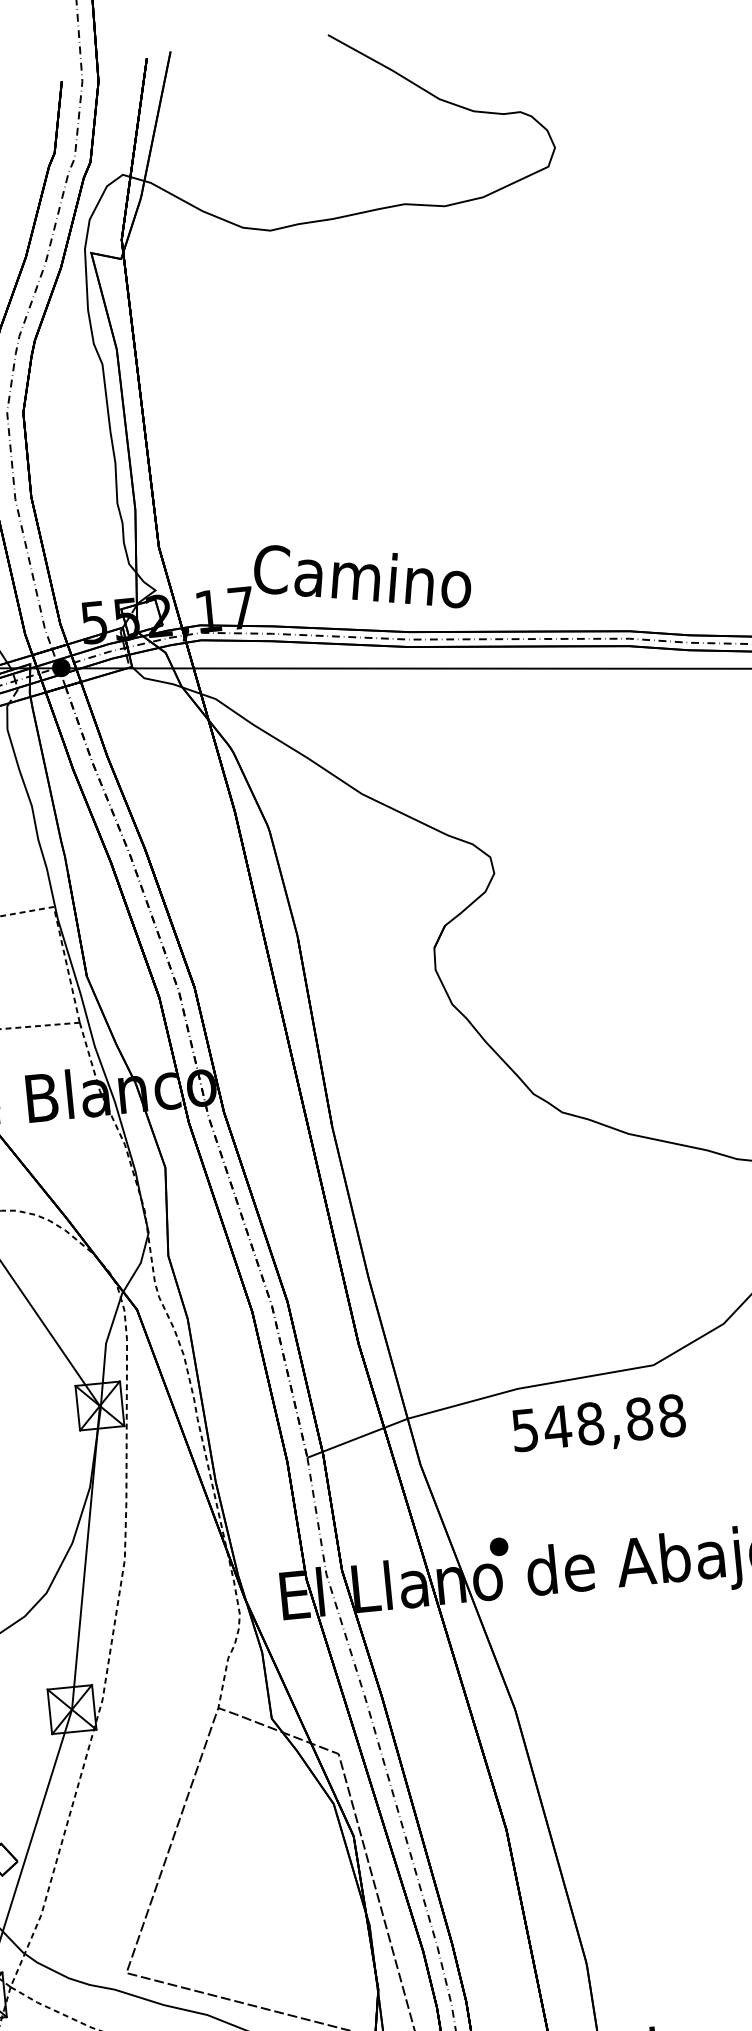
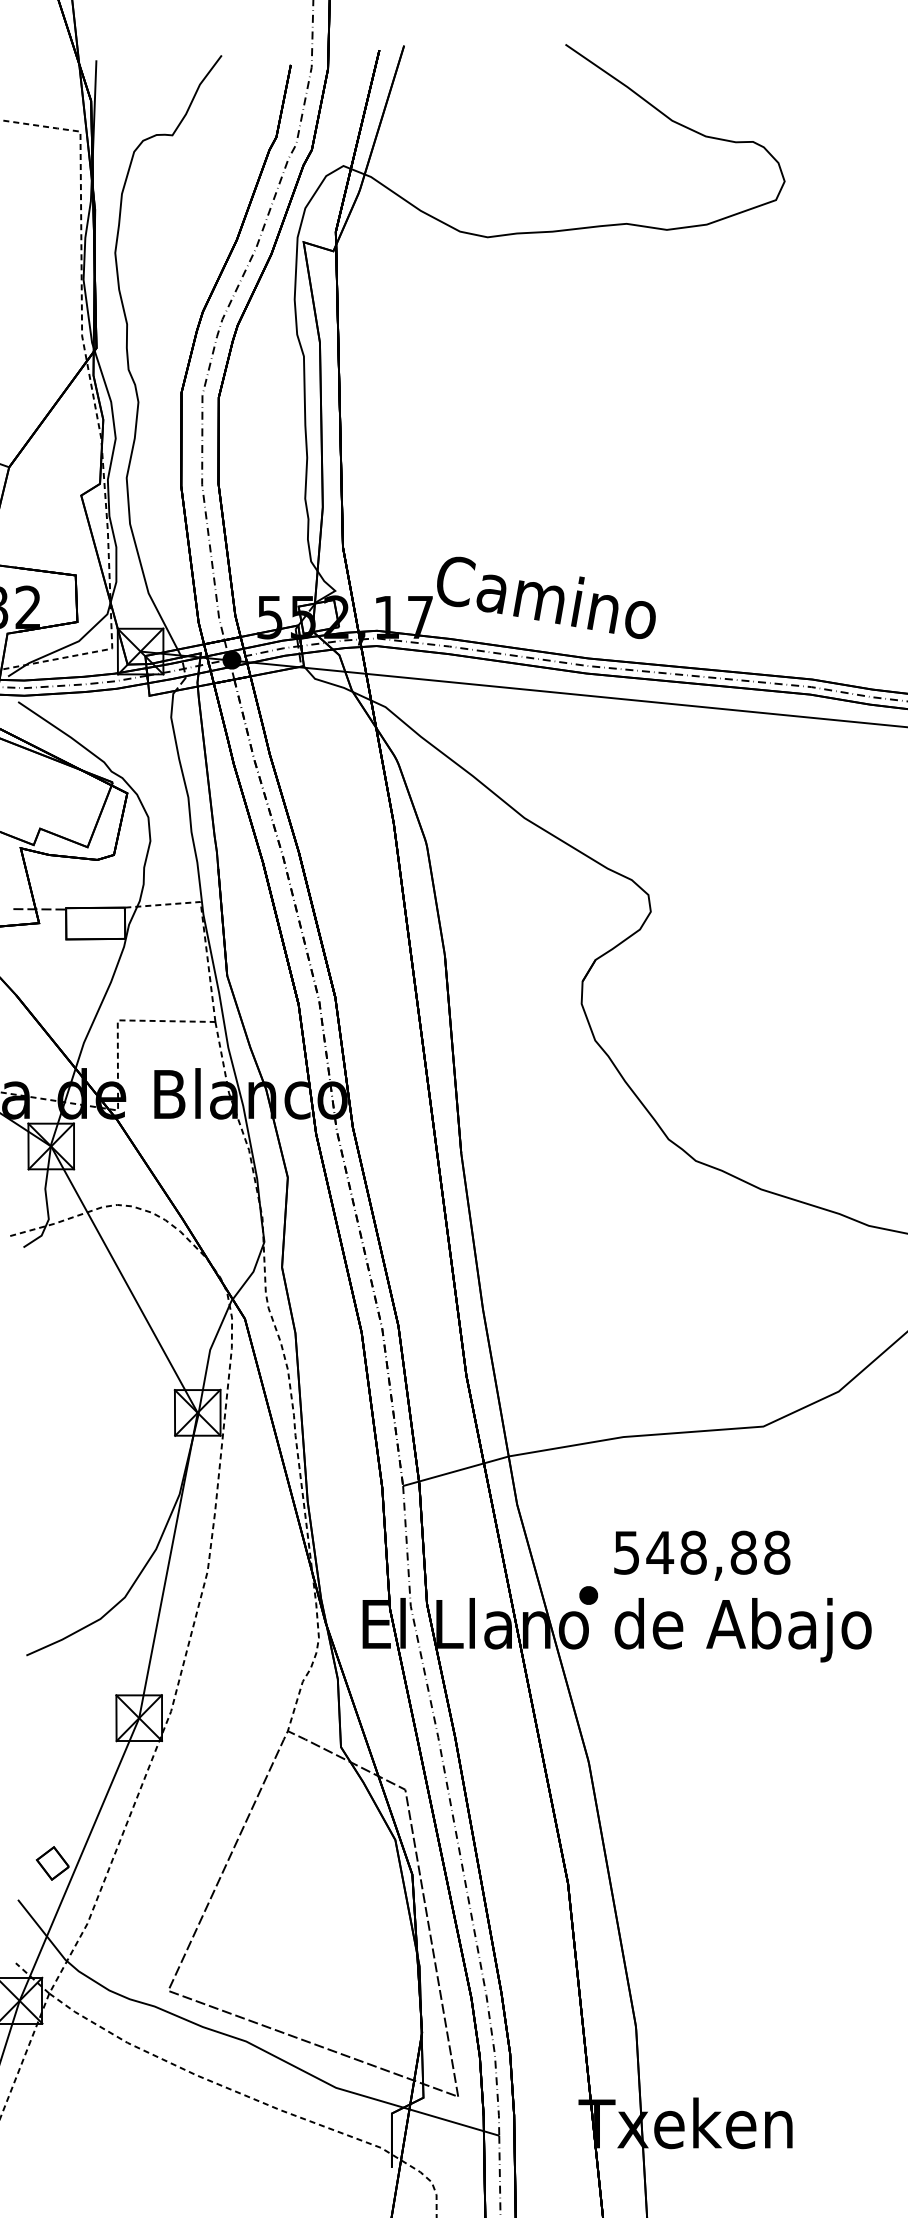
text: (599, 1425) -> (702, 1555), moved

